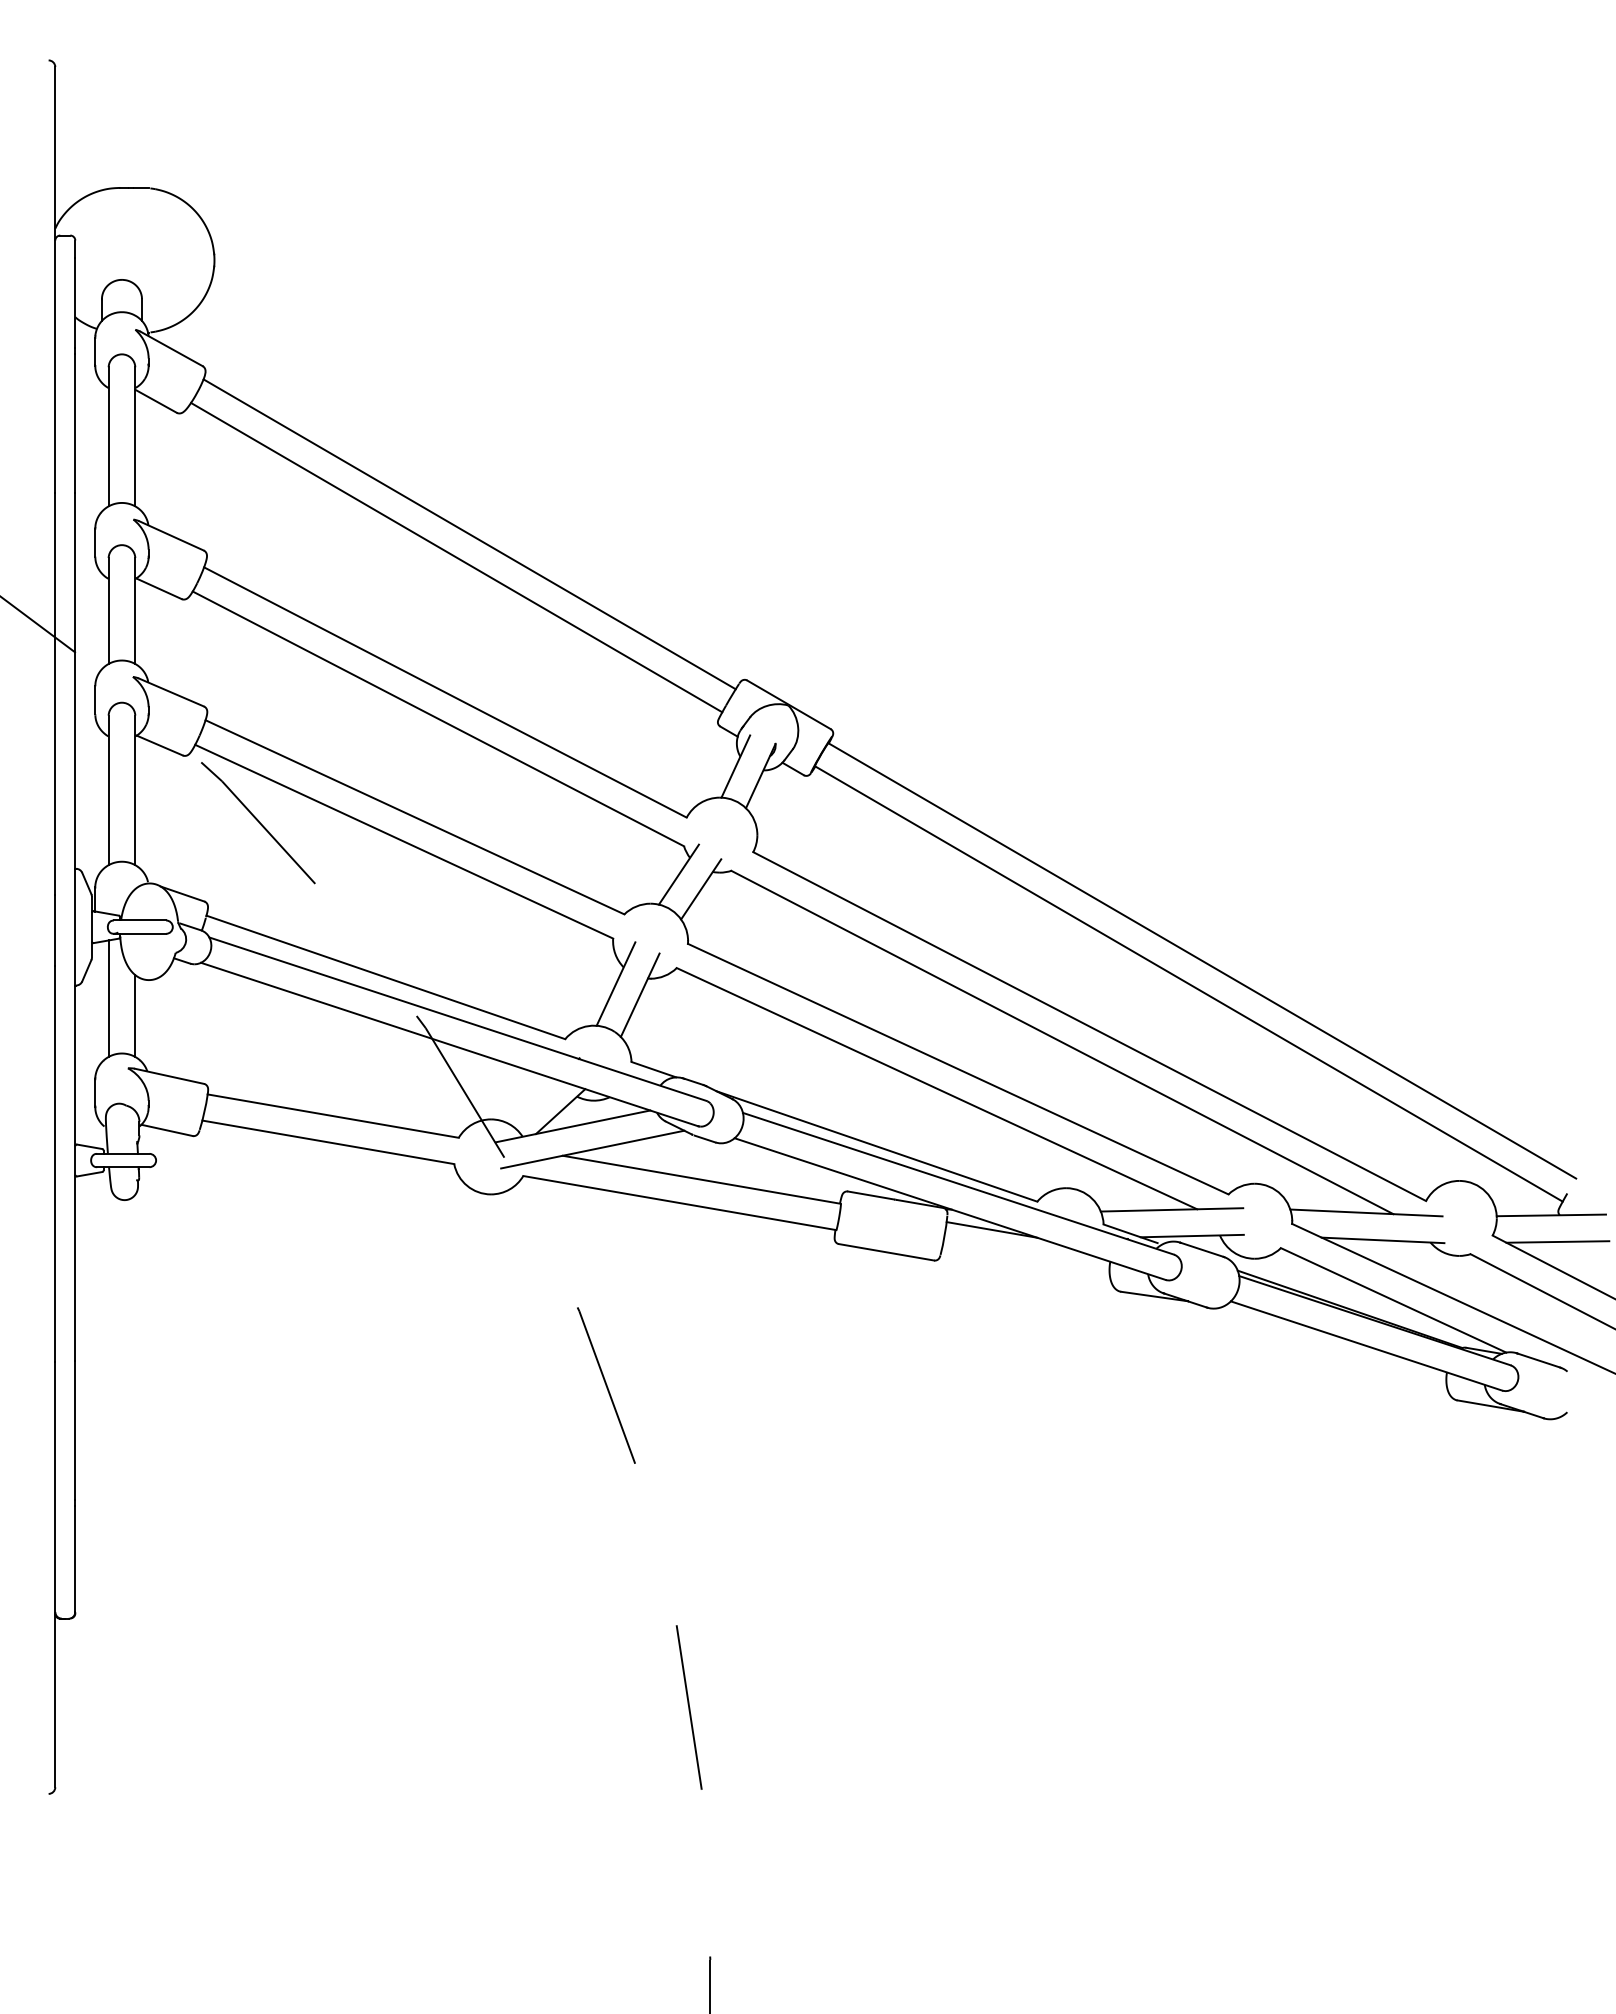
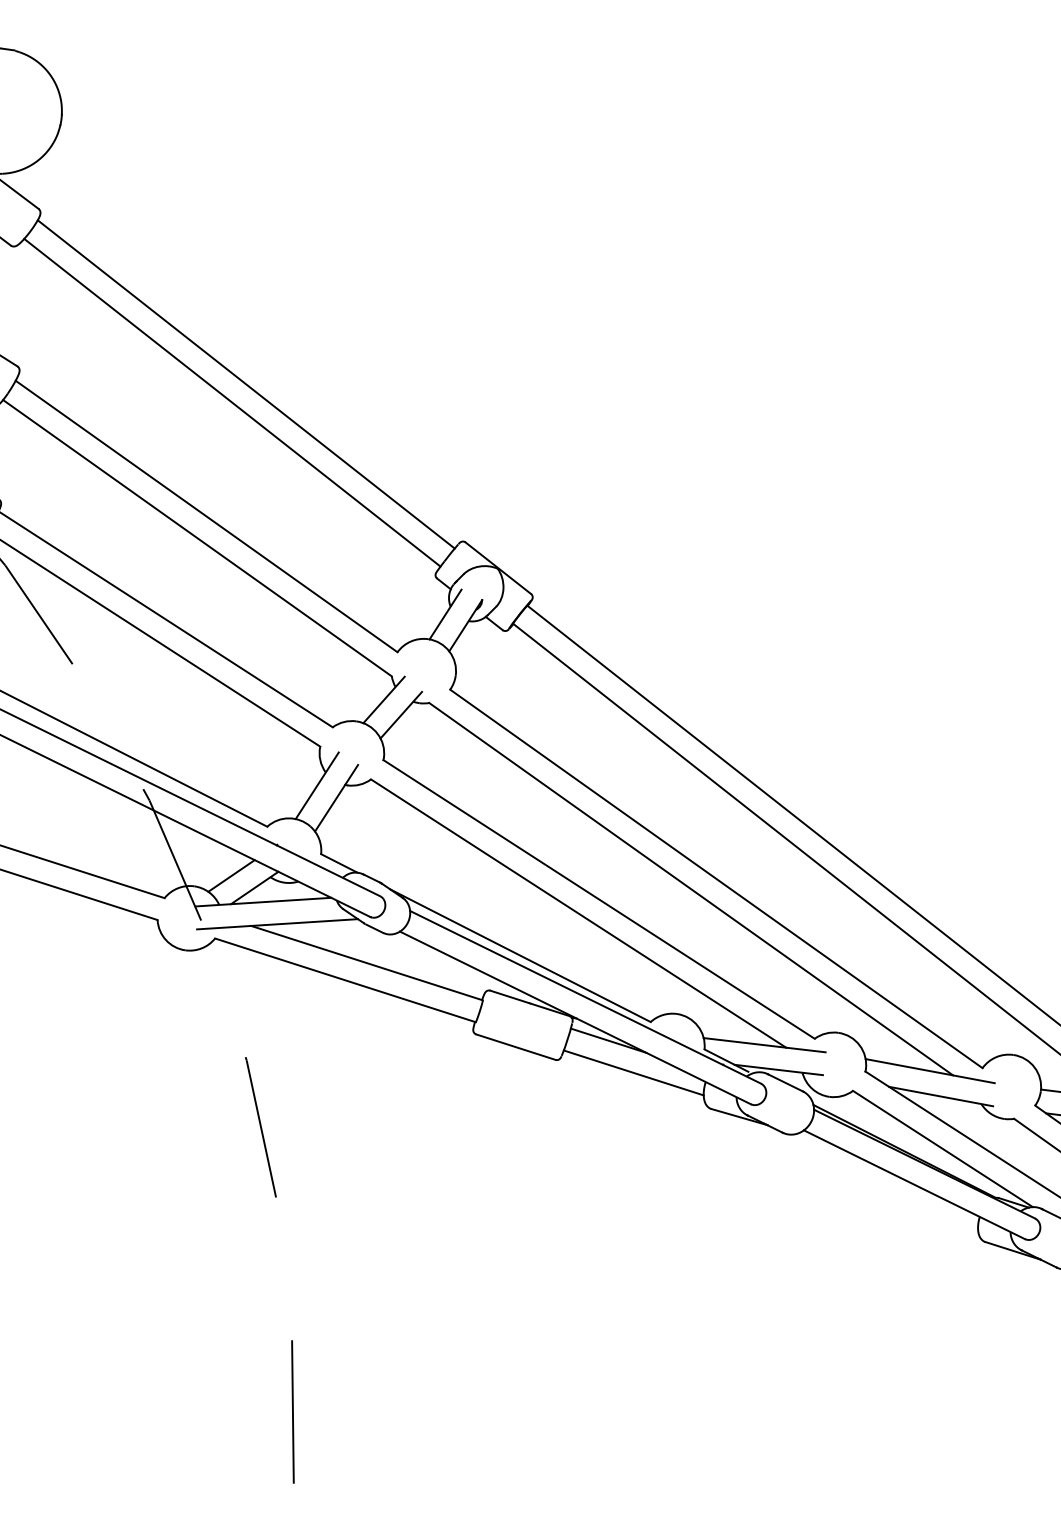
line: (532, 1101) -> (231, 876), added
line: (1026, 1262) -> (634, 1072), added

